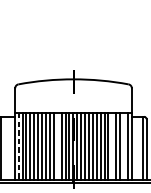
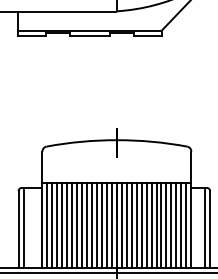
line: (18, 146) -> (46, 226), dashed -> solid
line: (57, 146) -> (96, 225), added
line: (112, 146) -> (166, 225), added
line: (124, 146) -> (181, 225), added

